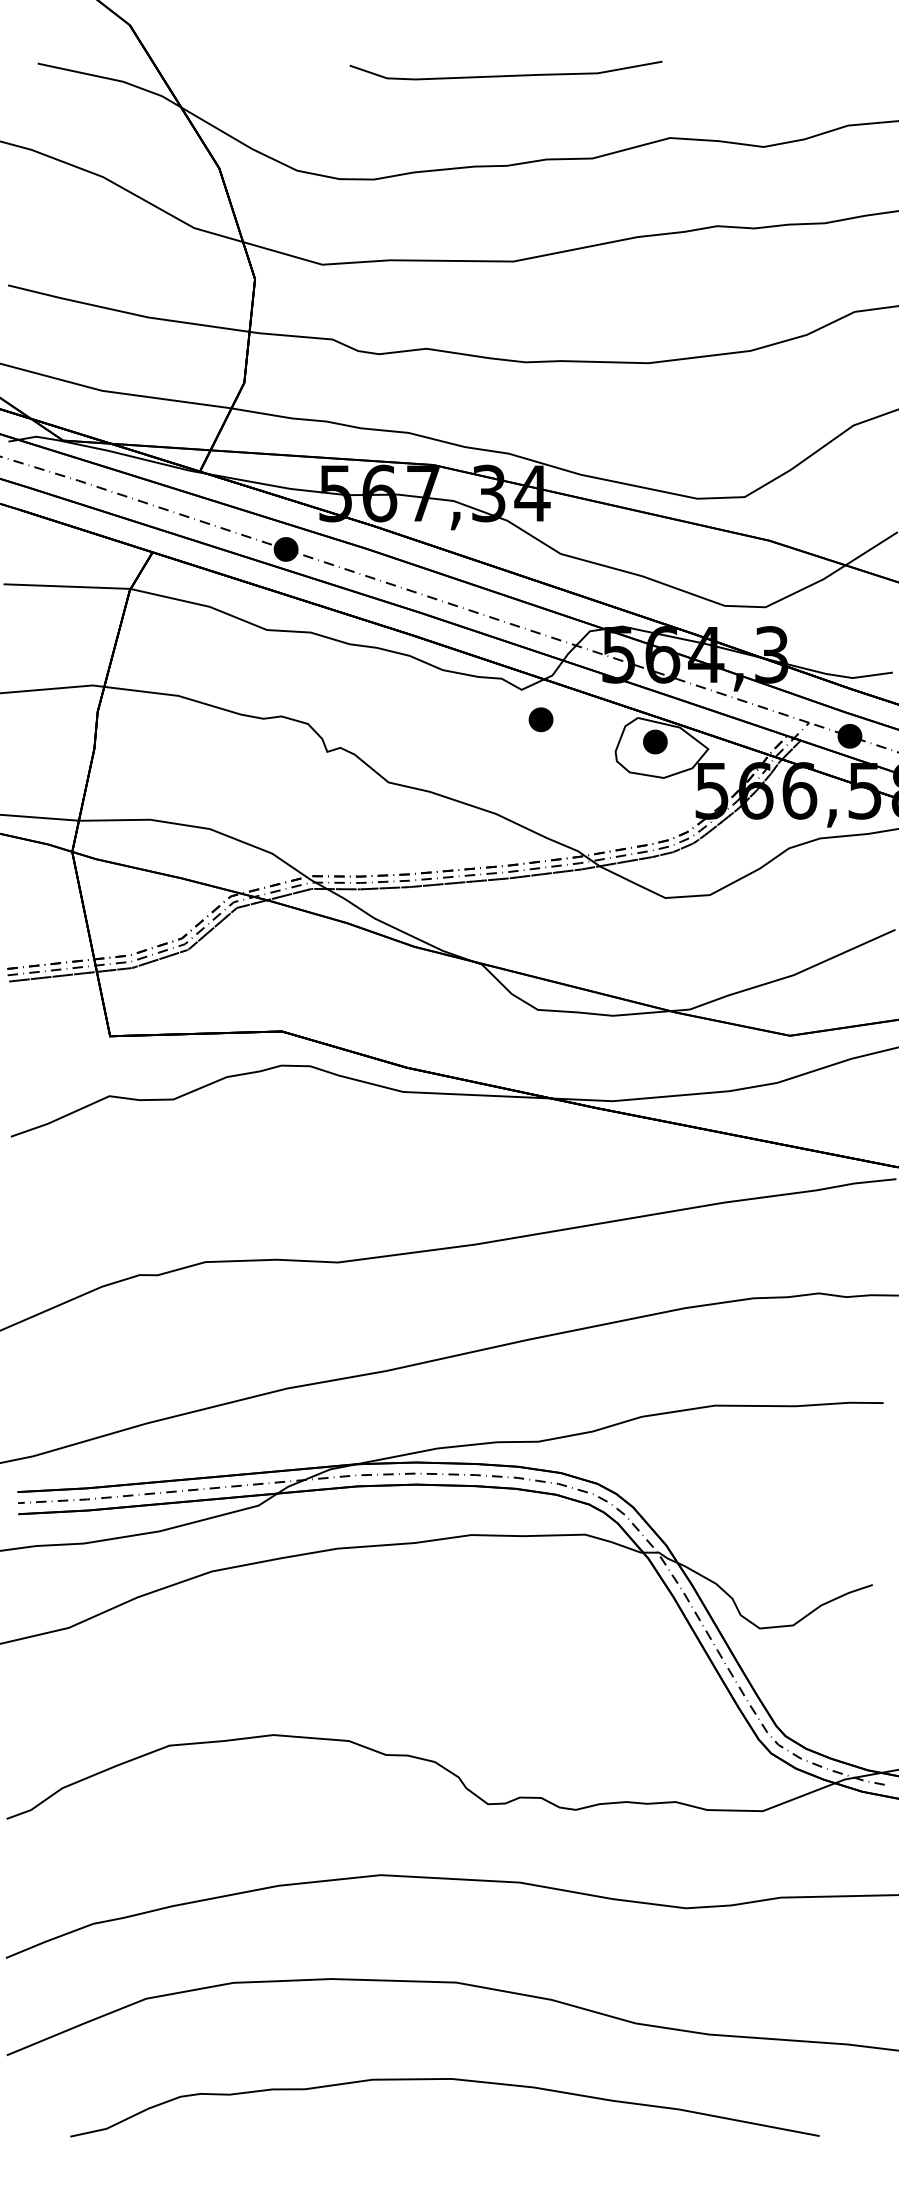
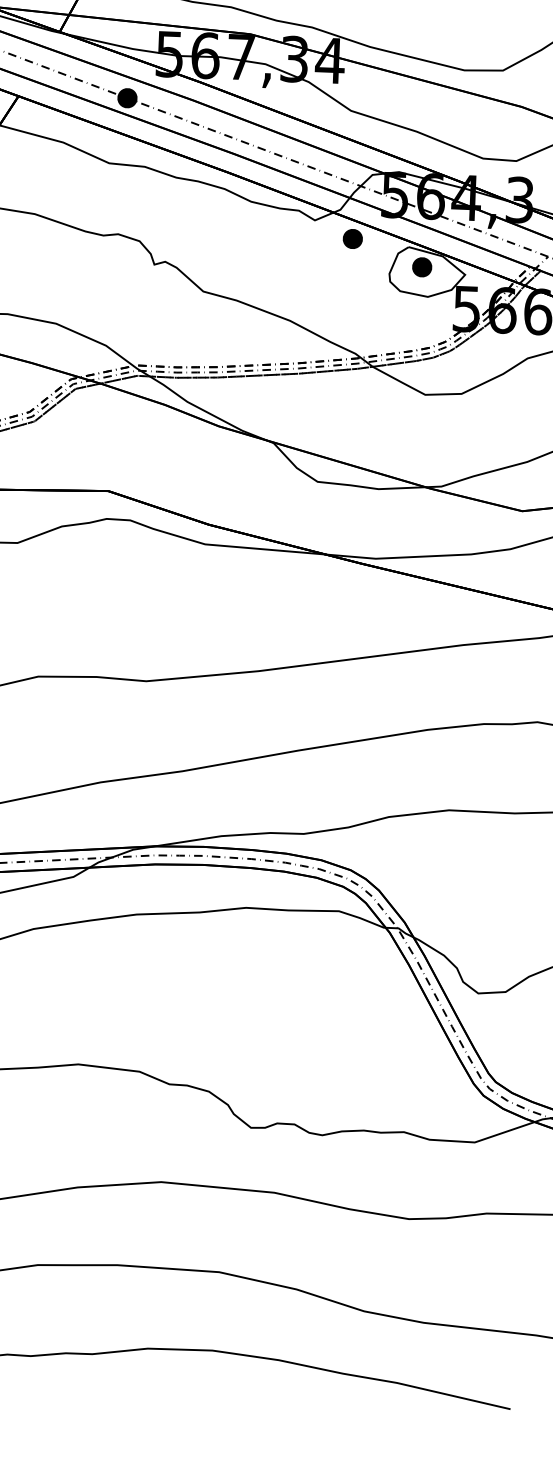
part: (540, 719) -> (352, 238), moved

